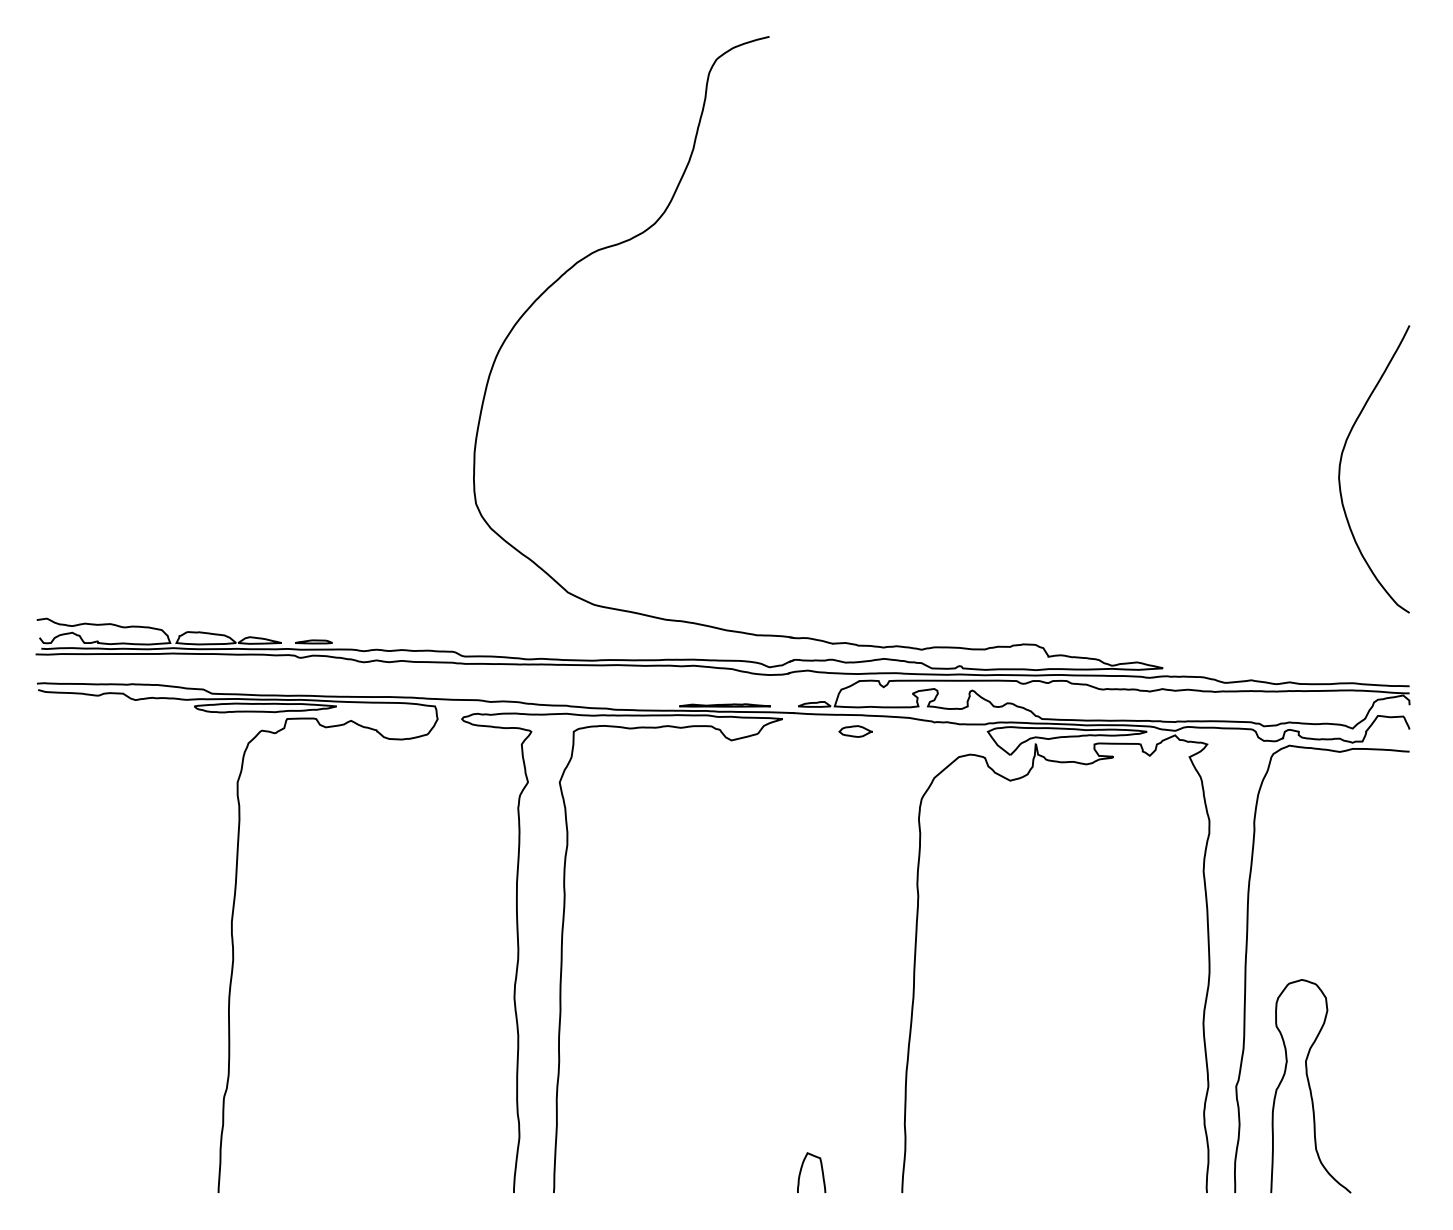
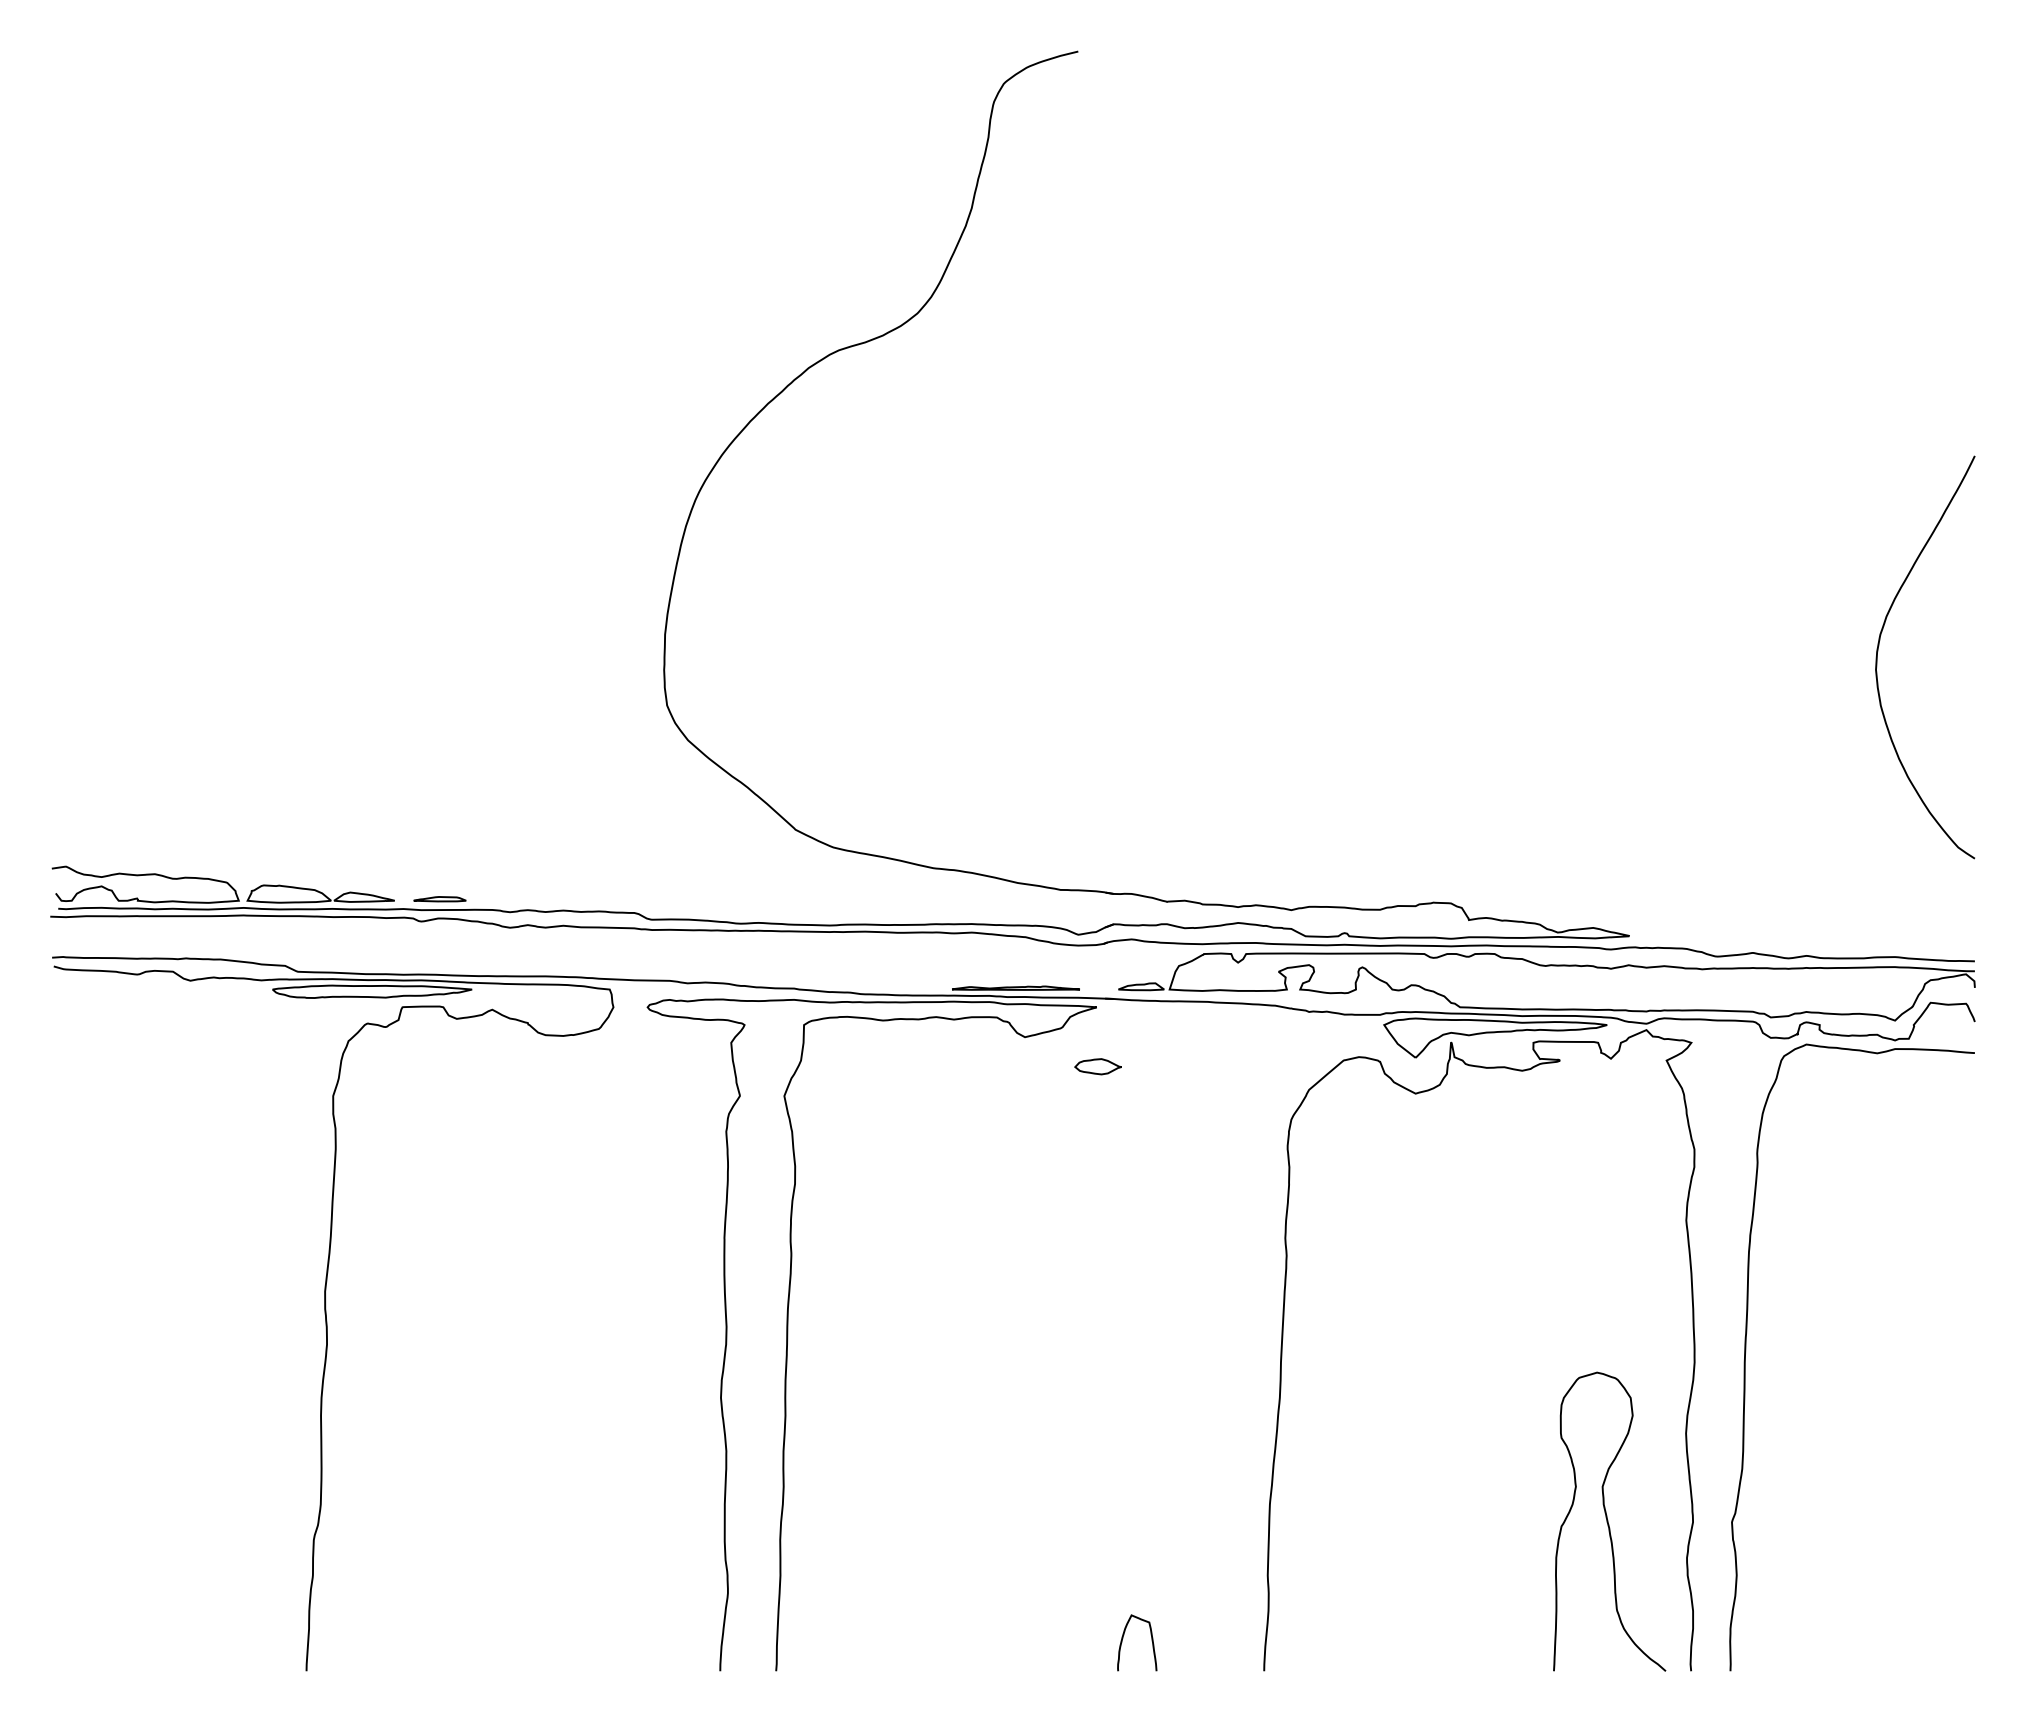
part: (855, 731) -> (1097, 1066), moved
curve: (1310, 1086) -> (1608, 1521), moved

